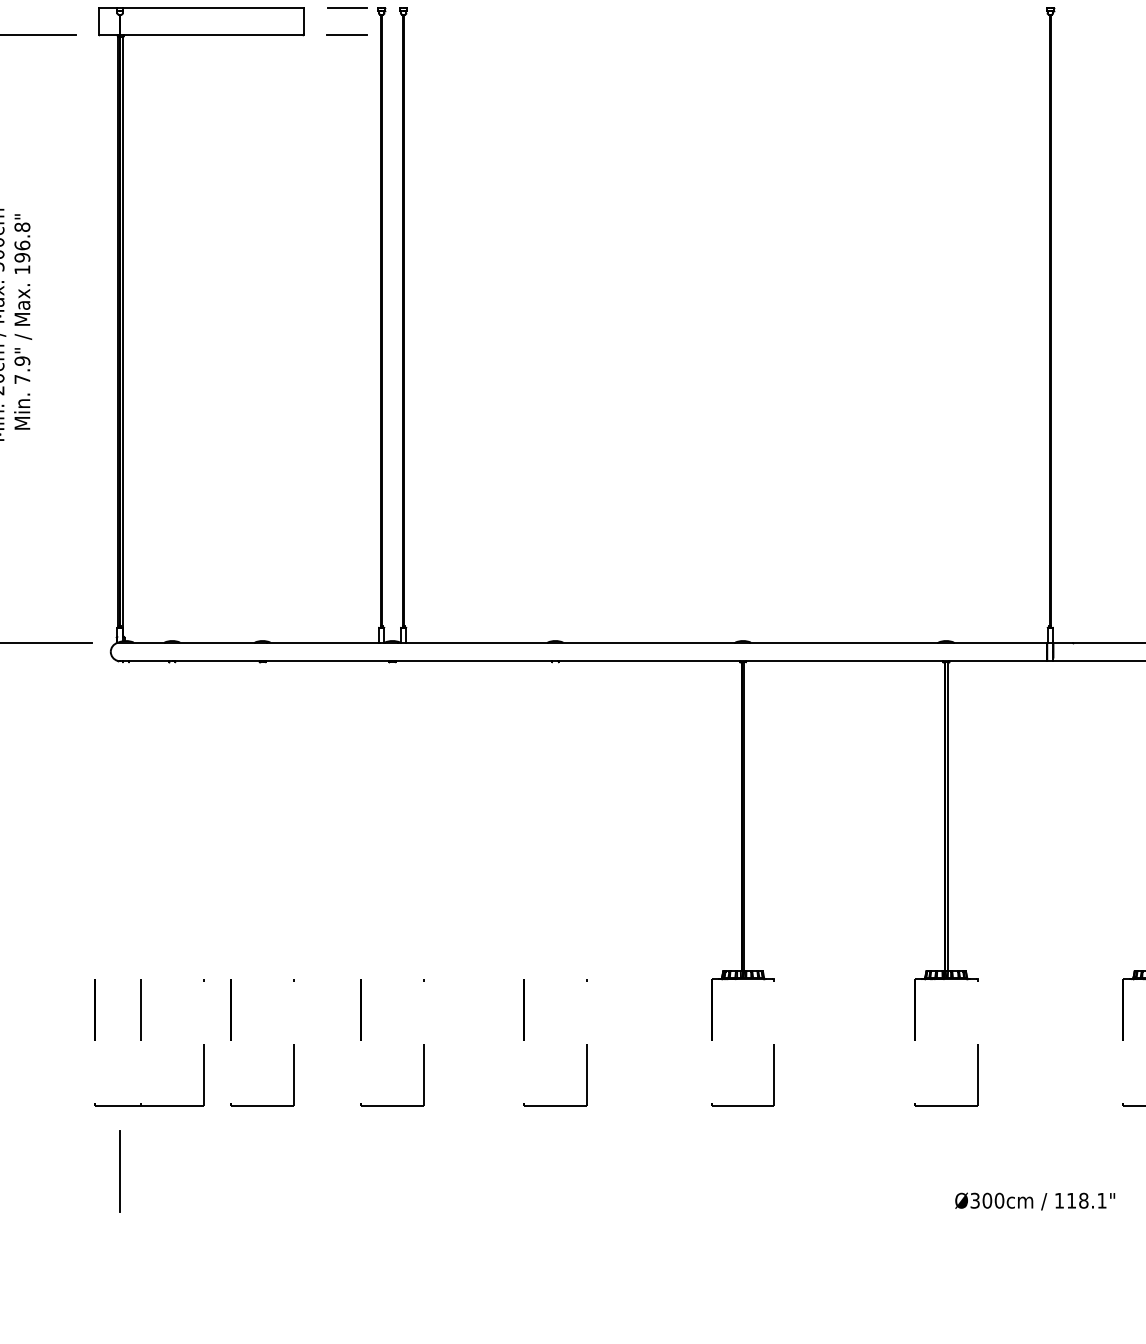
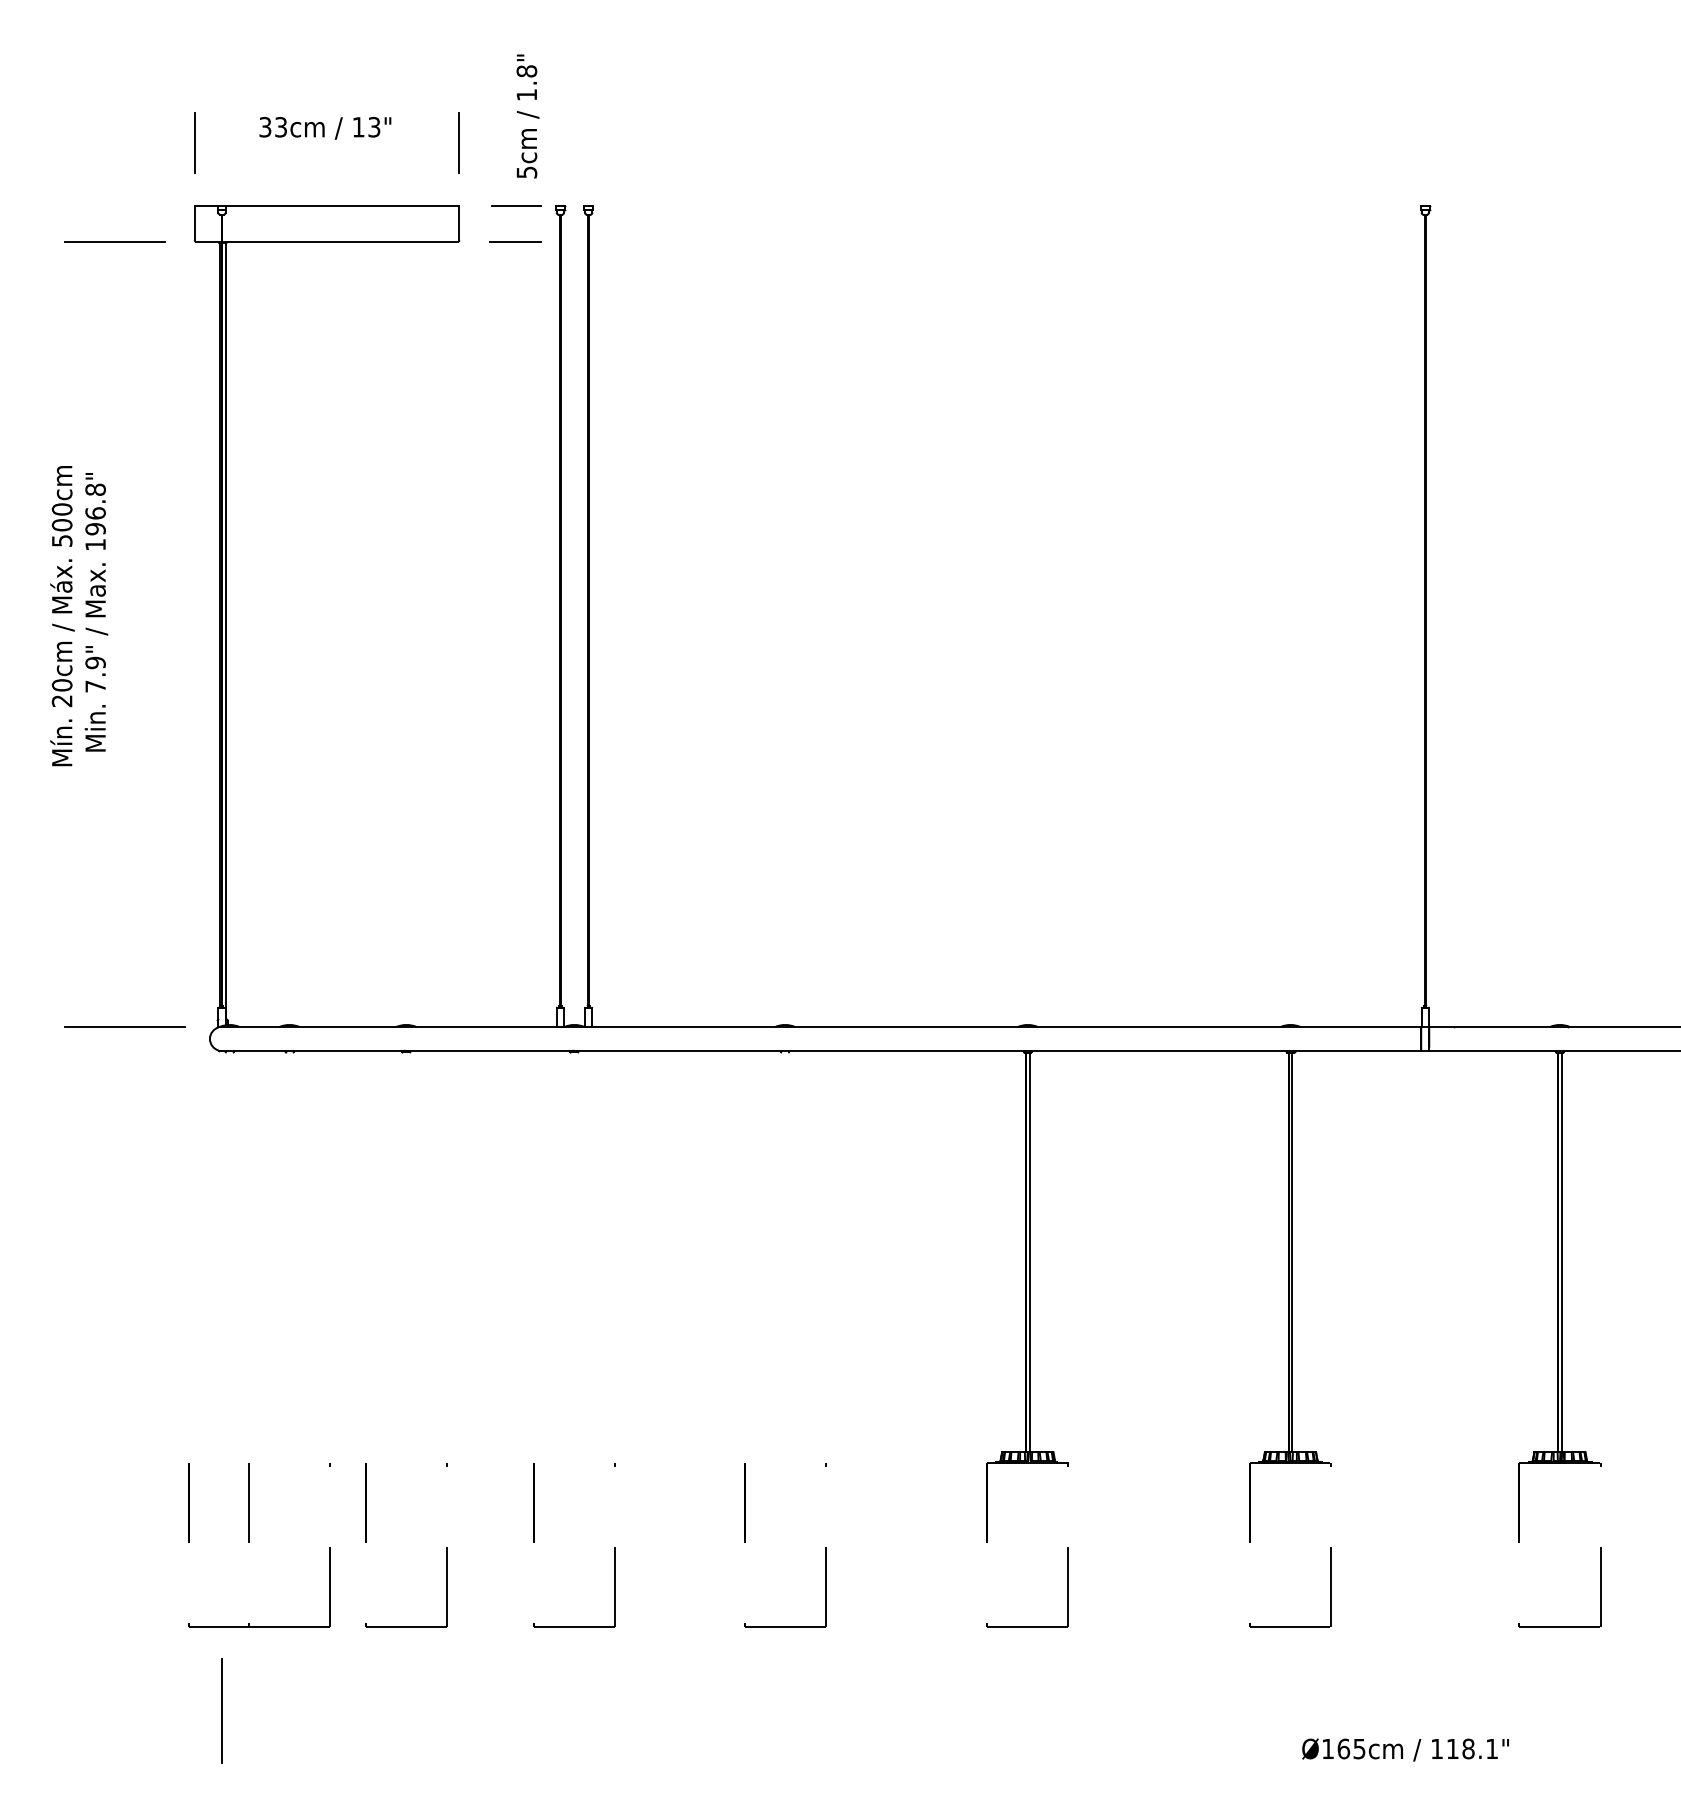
text: (987, 1200) -> (1343, 1748), Ø300cm -> Ø165cm

